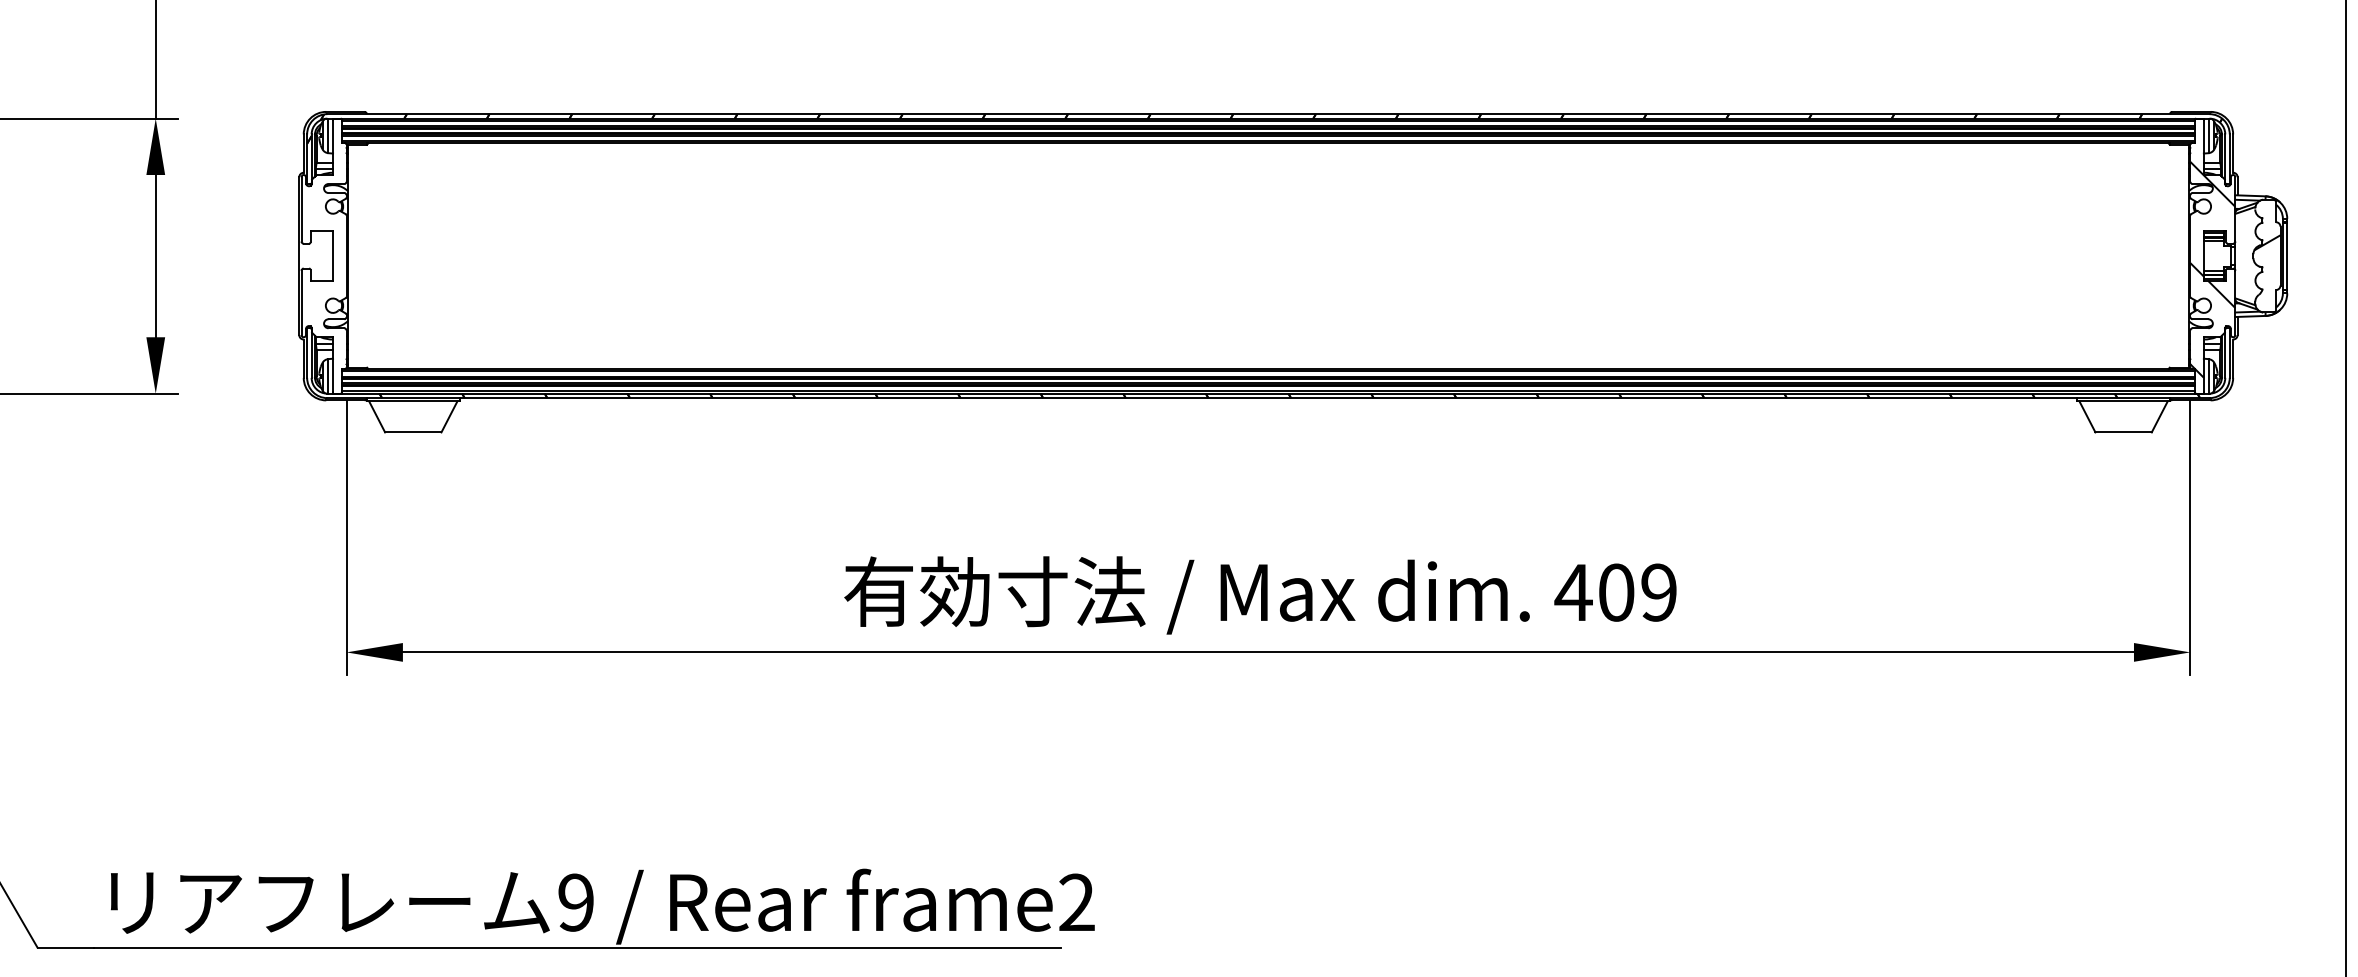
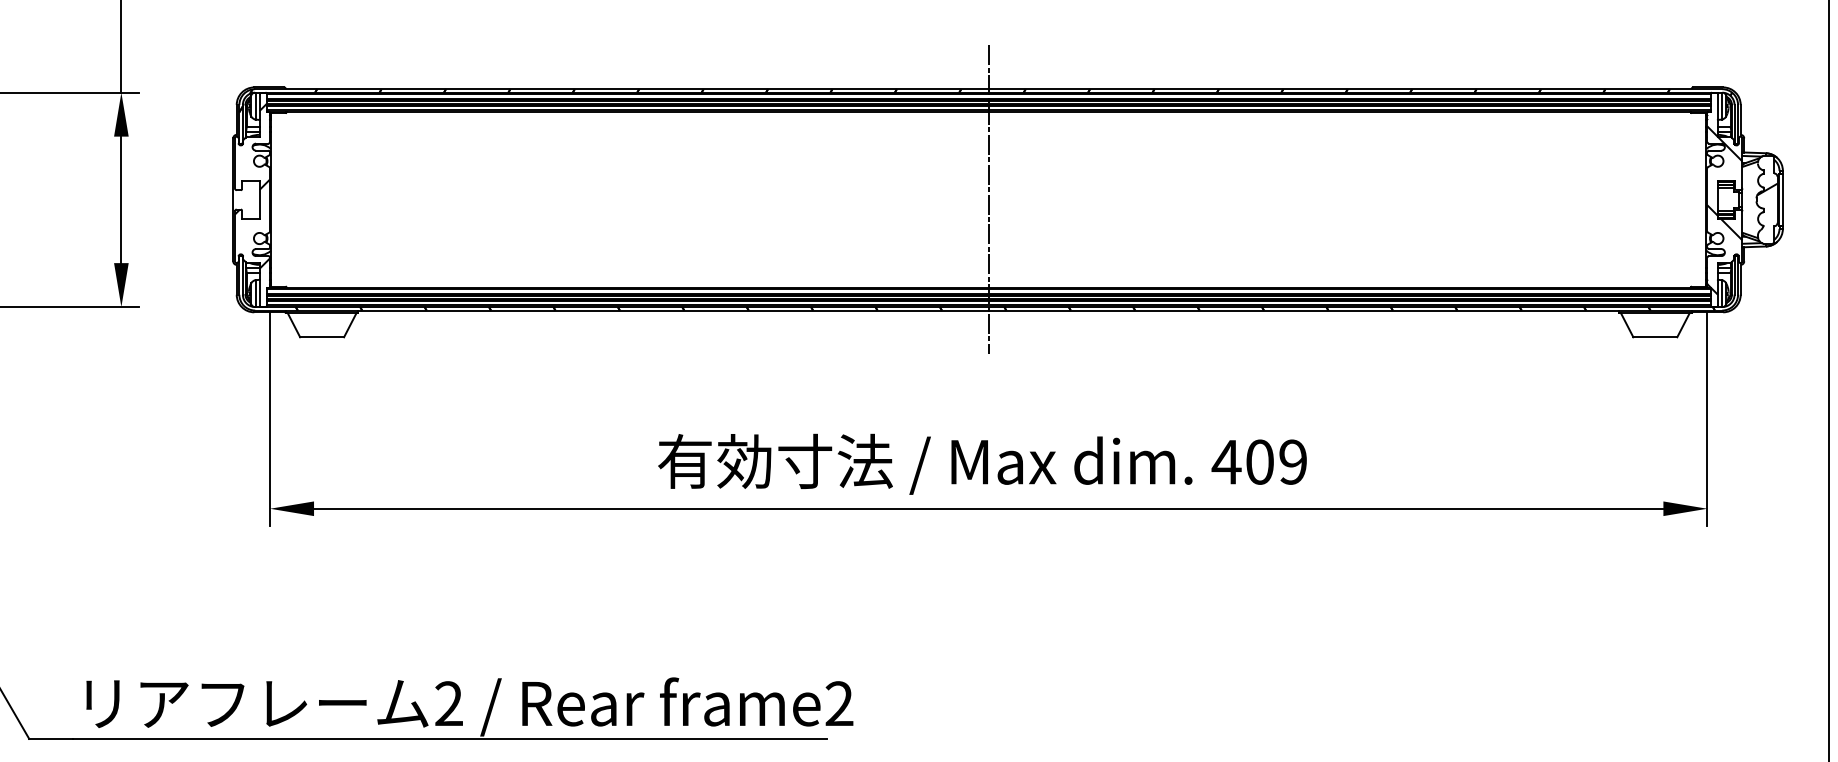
hatch: (323, 238) -> (252, 186), added
line: (1268, 255) -> (988, 199), added
text: (575, 902) -> (448, 703), 9 -> 2

